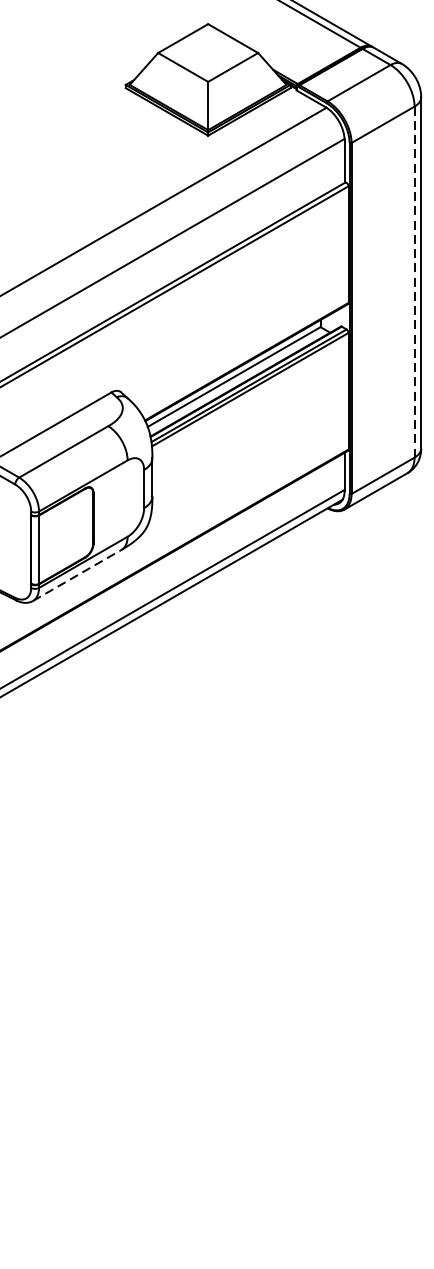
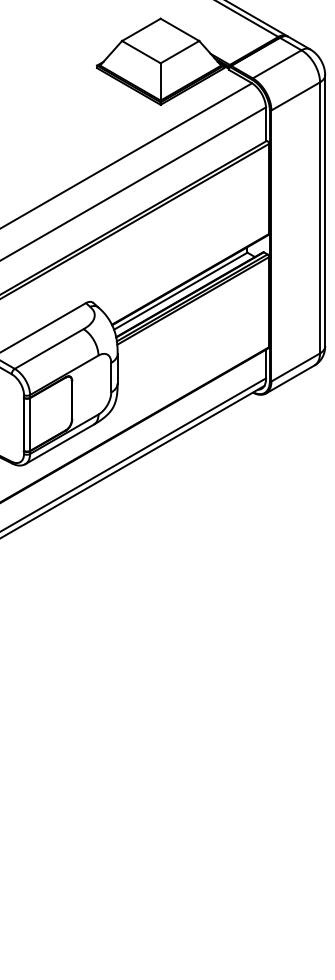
line: (415, 281) -> (320, 217), dashed -> solid
line: (77, 575) -> (59, 444), dashed -> solid

